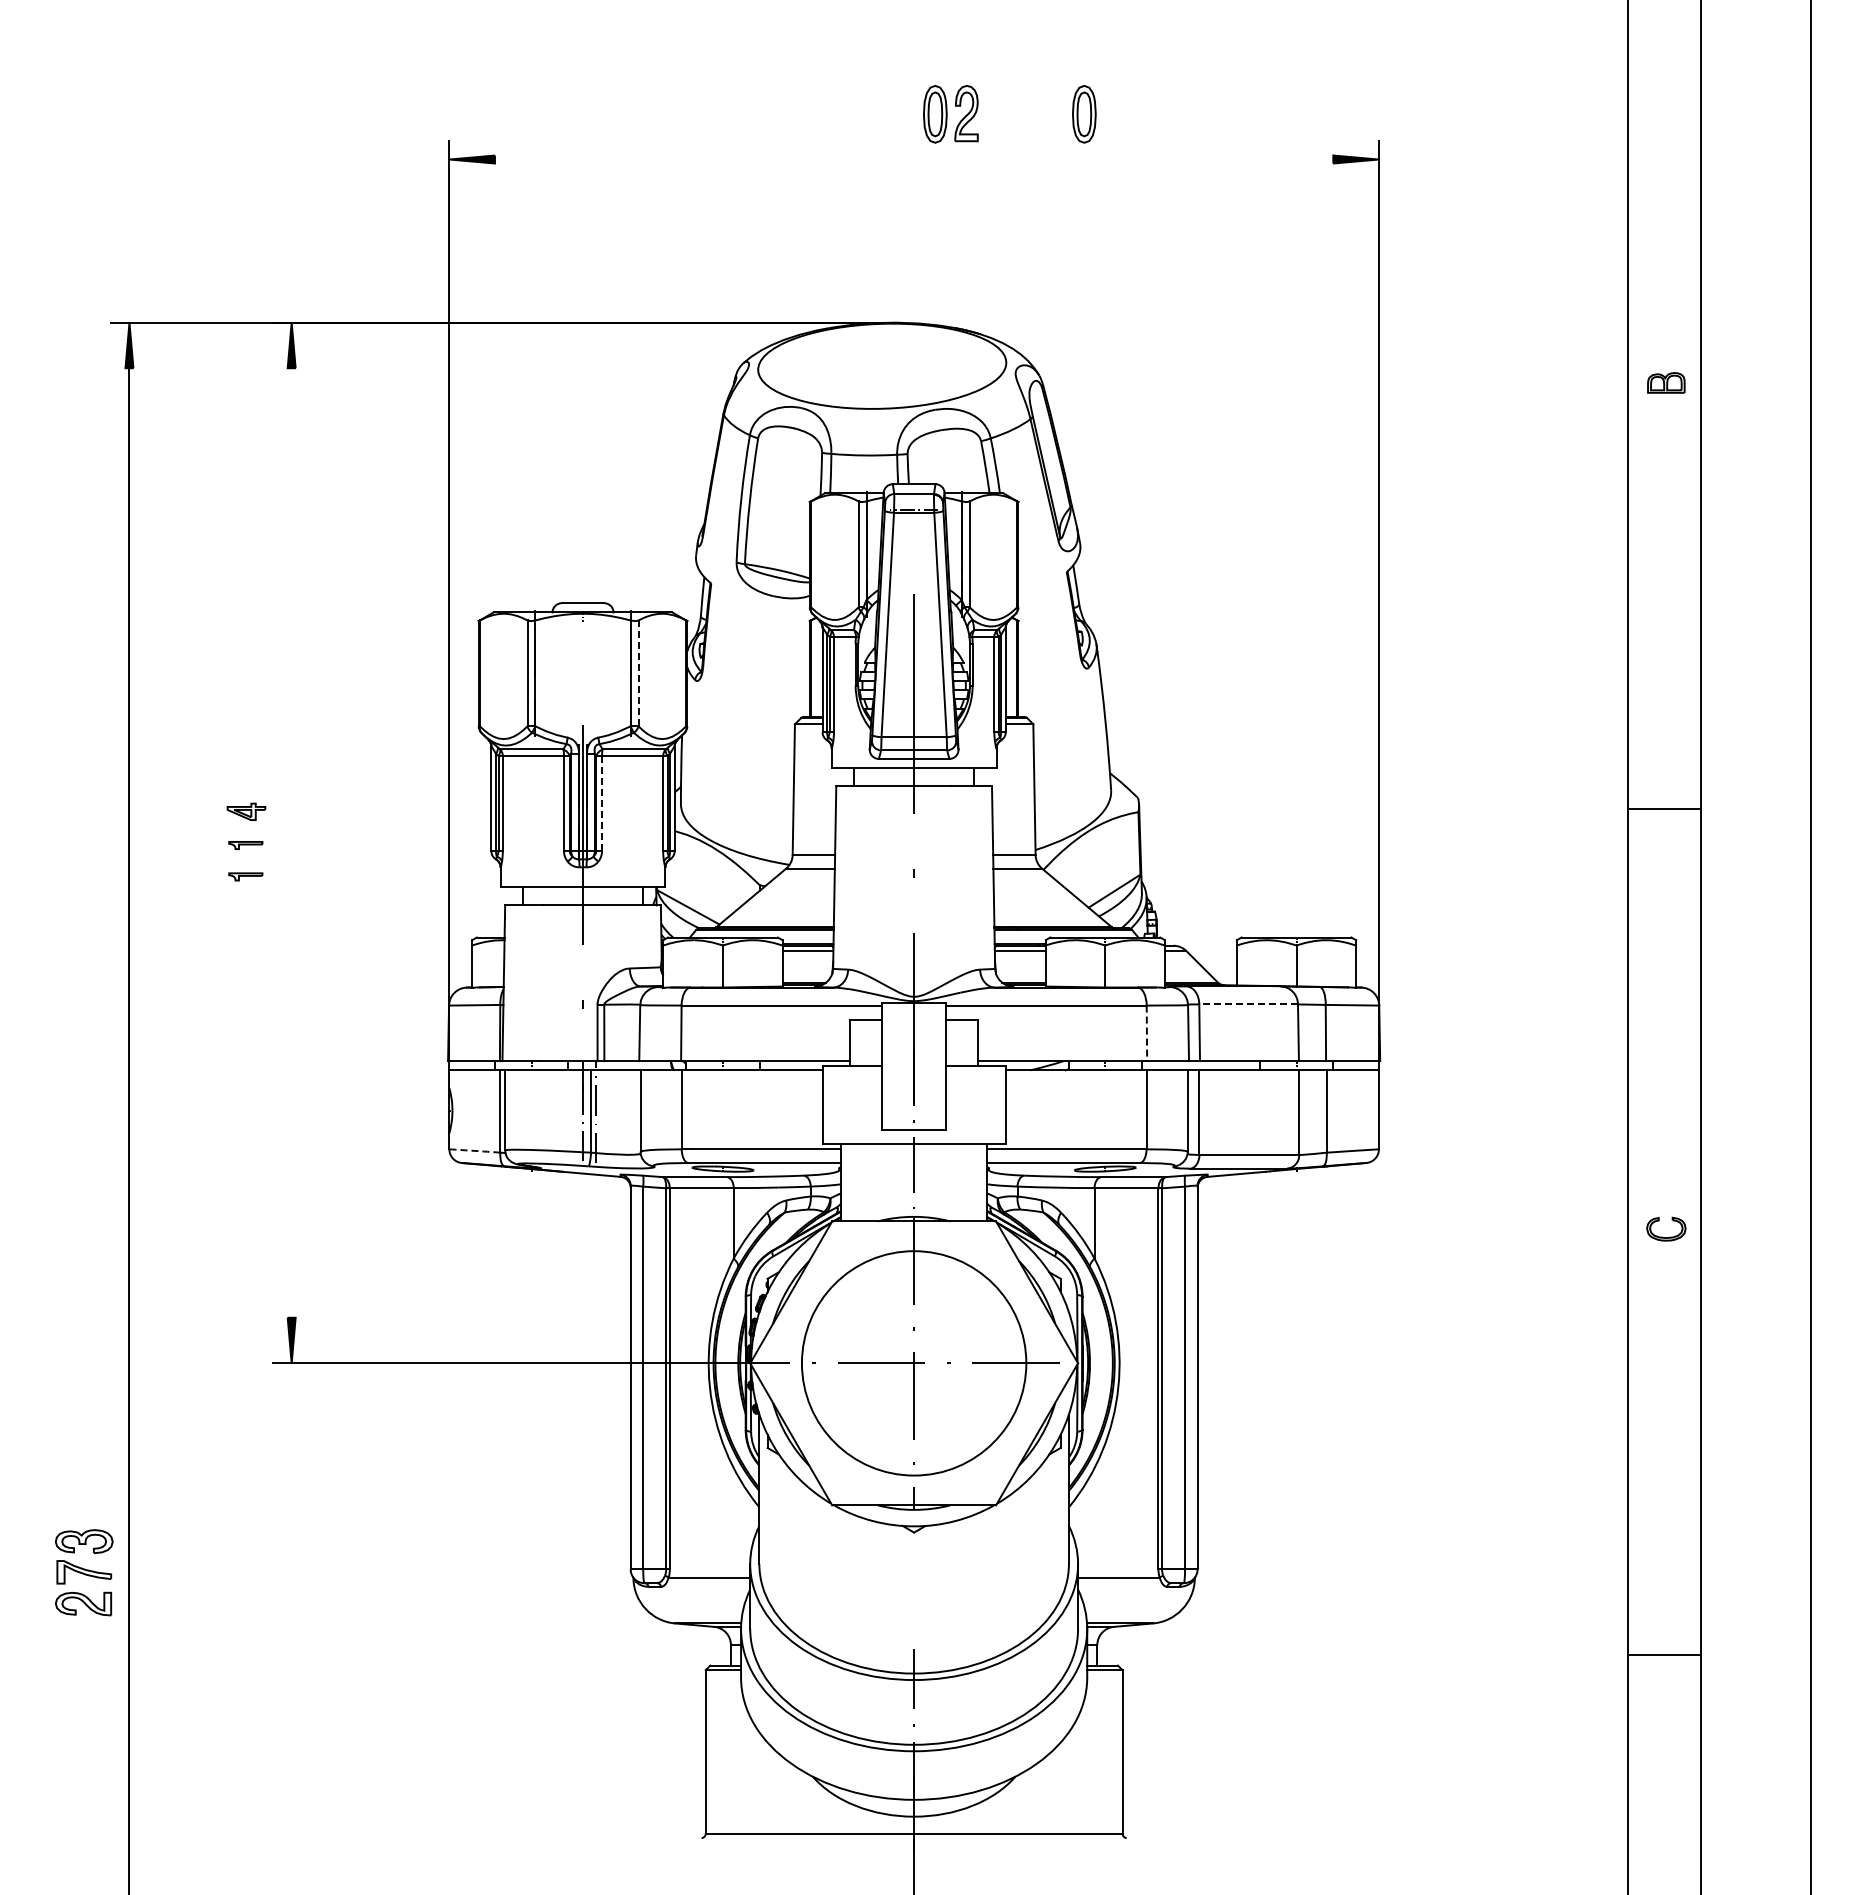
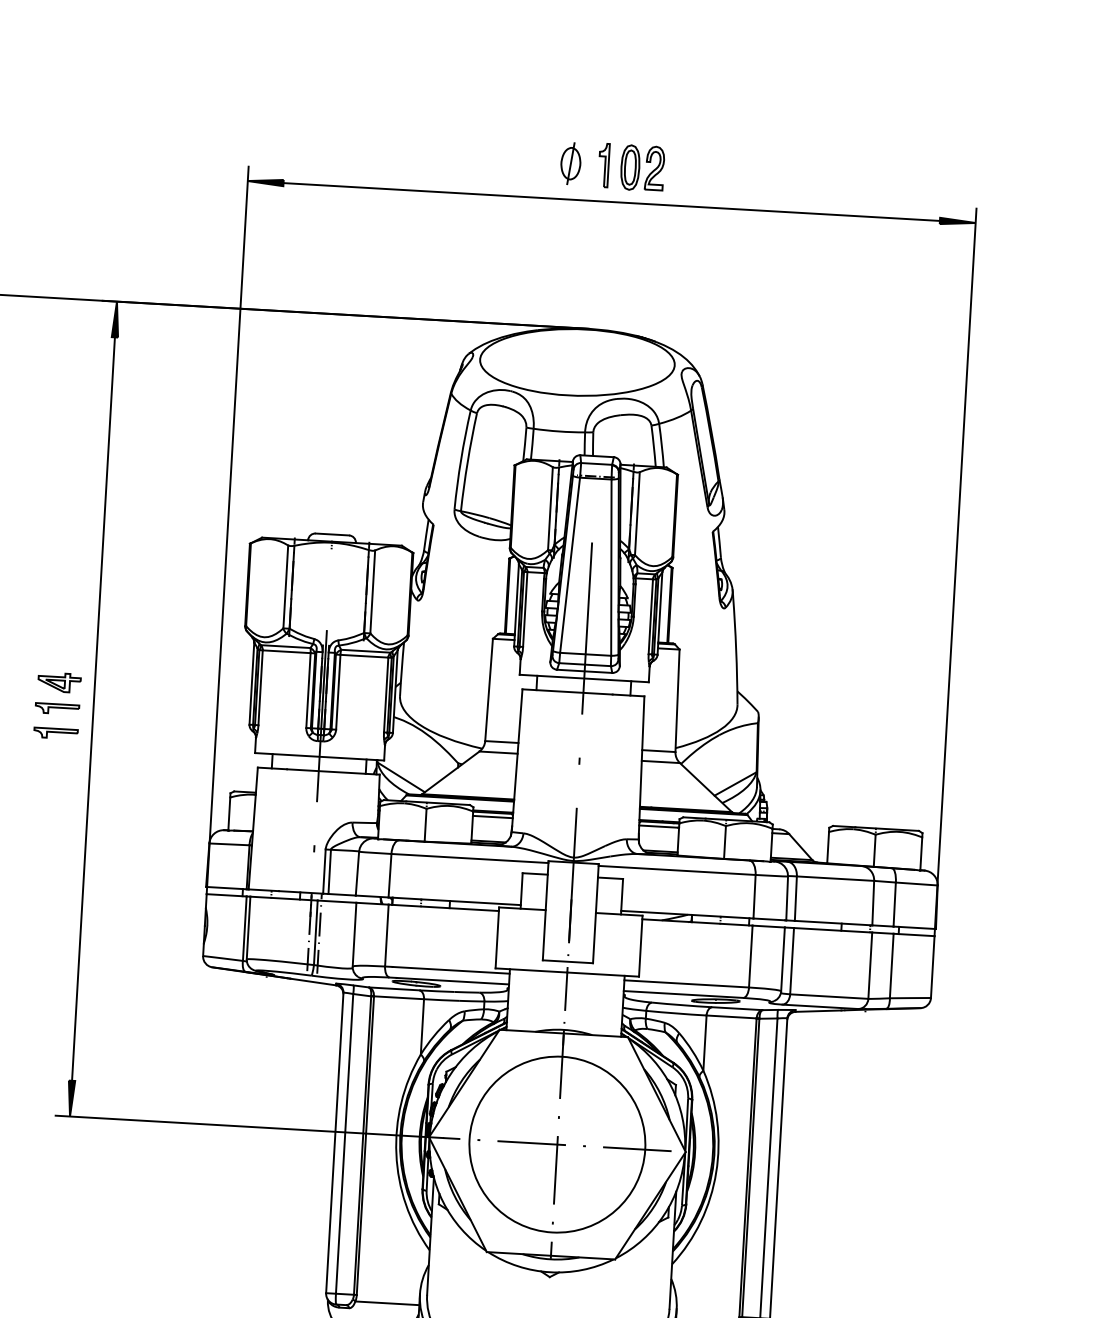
part: (859, 113) -> (571, 163), added
part: (901, 113) -> (603, 165), added
part: (1084, 114) -> (747, 174), removed
line: (913, 159) -> (611, 201), added
line: (638, 673) -> (372, 592), dashed -> solid
line: (602, 803) -> (338, 692), dashed -> solid
part: (246, 811) -> (59, 682), size x1.43
line: (291, 842) -> (93, 708), added
part: (245, 845) -> (57, 708), size x1.67
part: (245, 876) -> (55, 733), size x1.67
line: (1248, 1004) -> (835, 878), dashed -> solid
line: (1146, 1033) -> (754, 896), dashed -> solid
arc: (474, 1150) -> (222, 958), dashed -> solid

